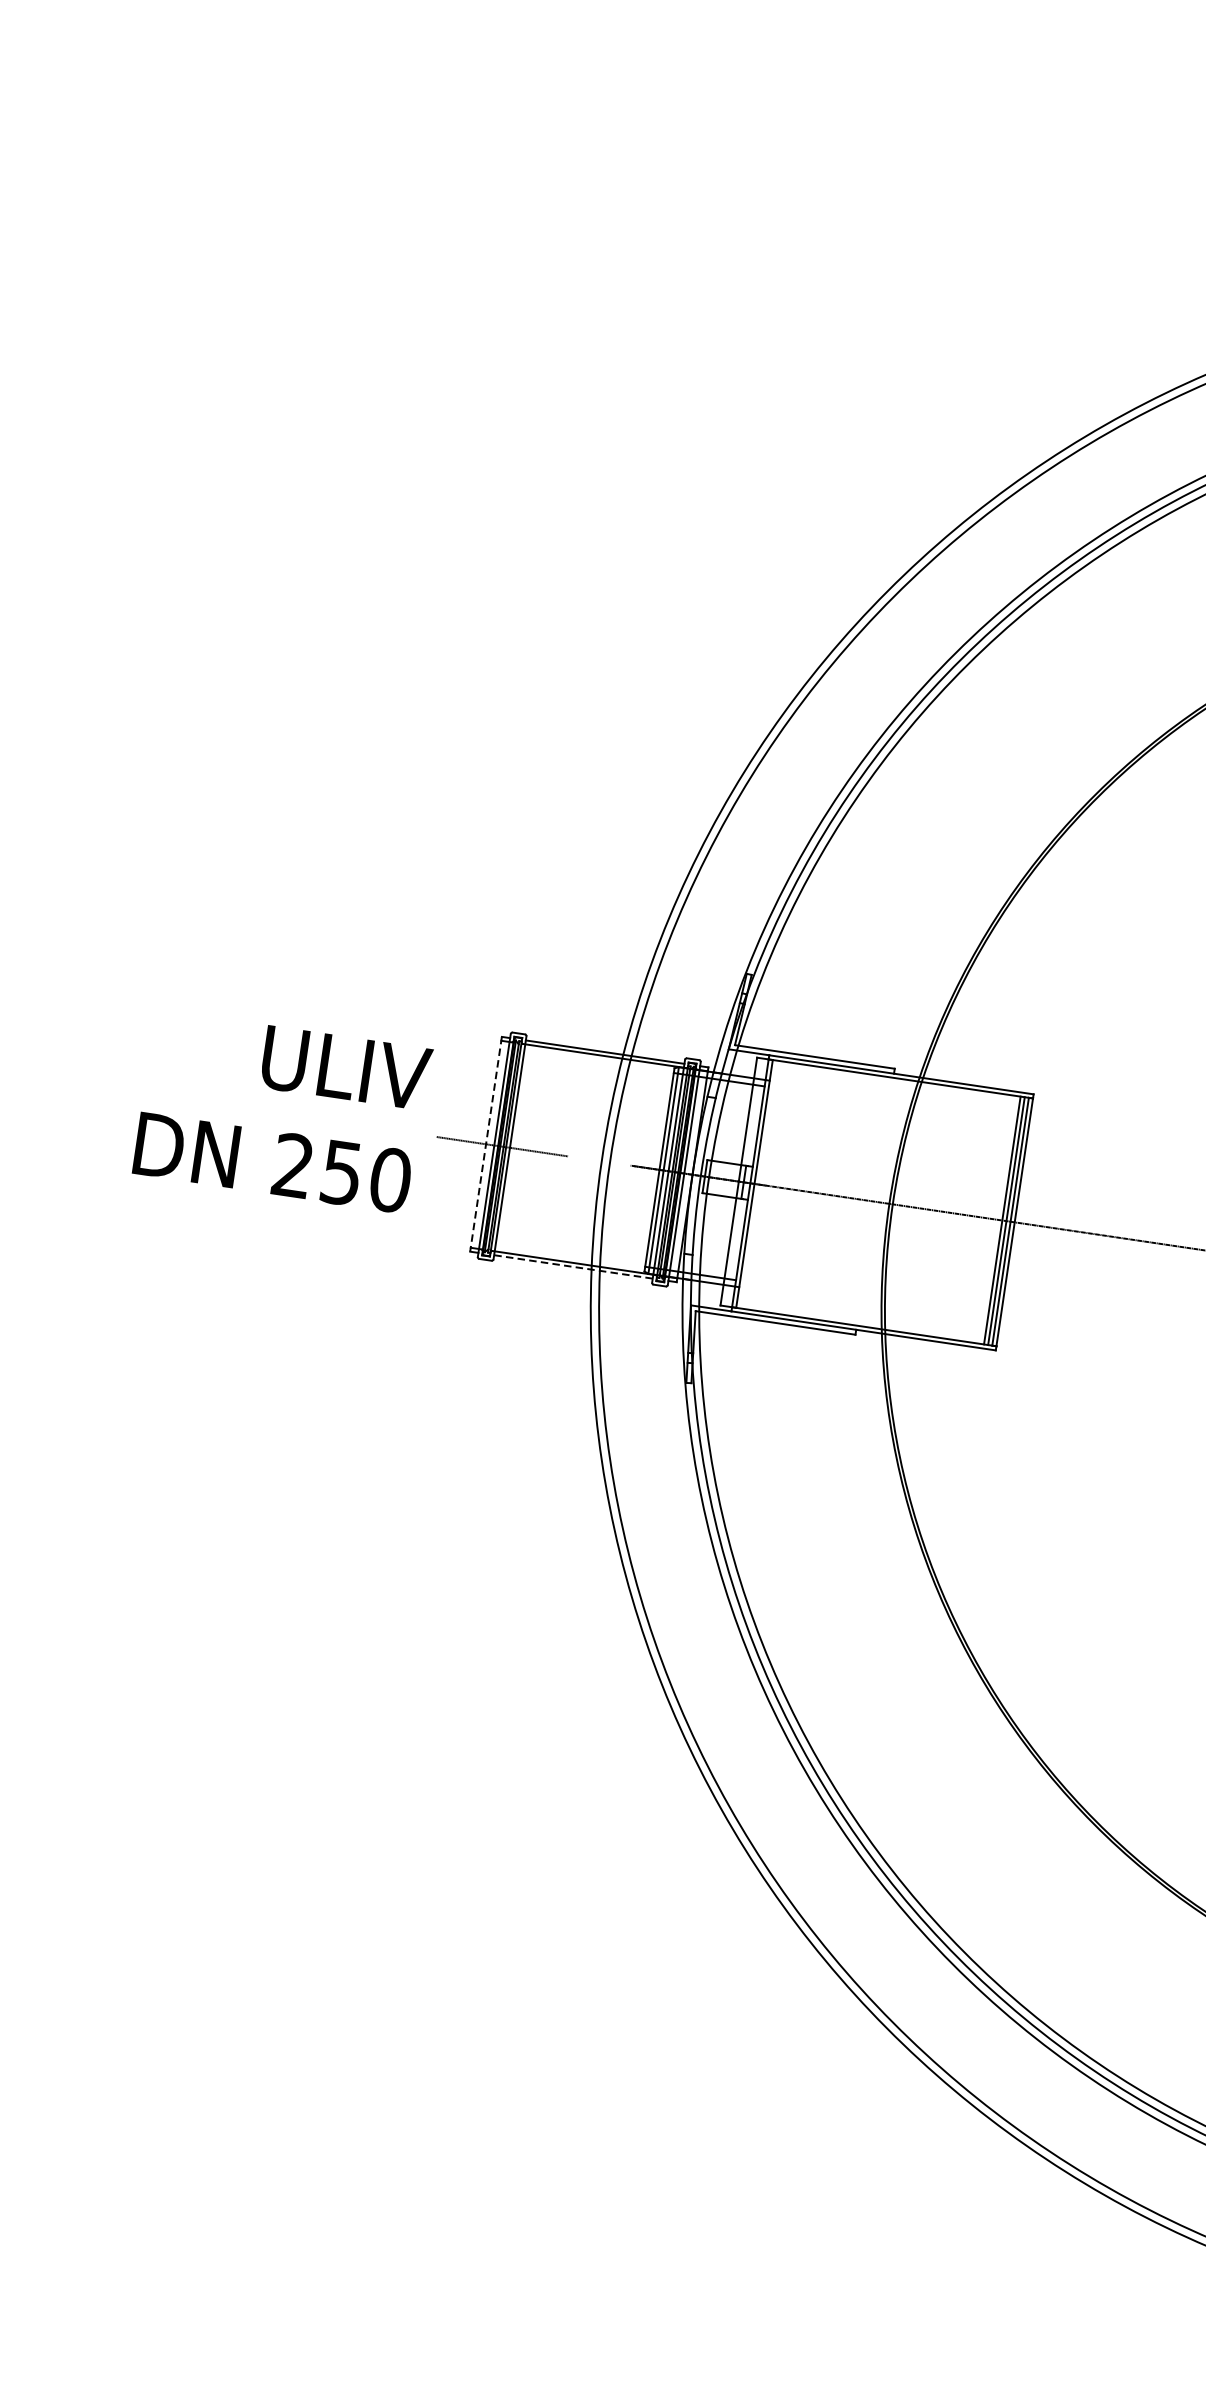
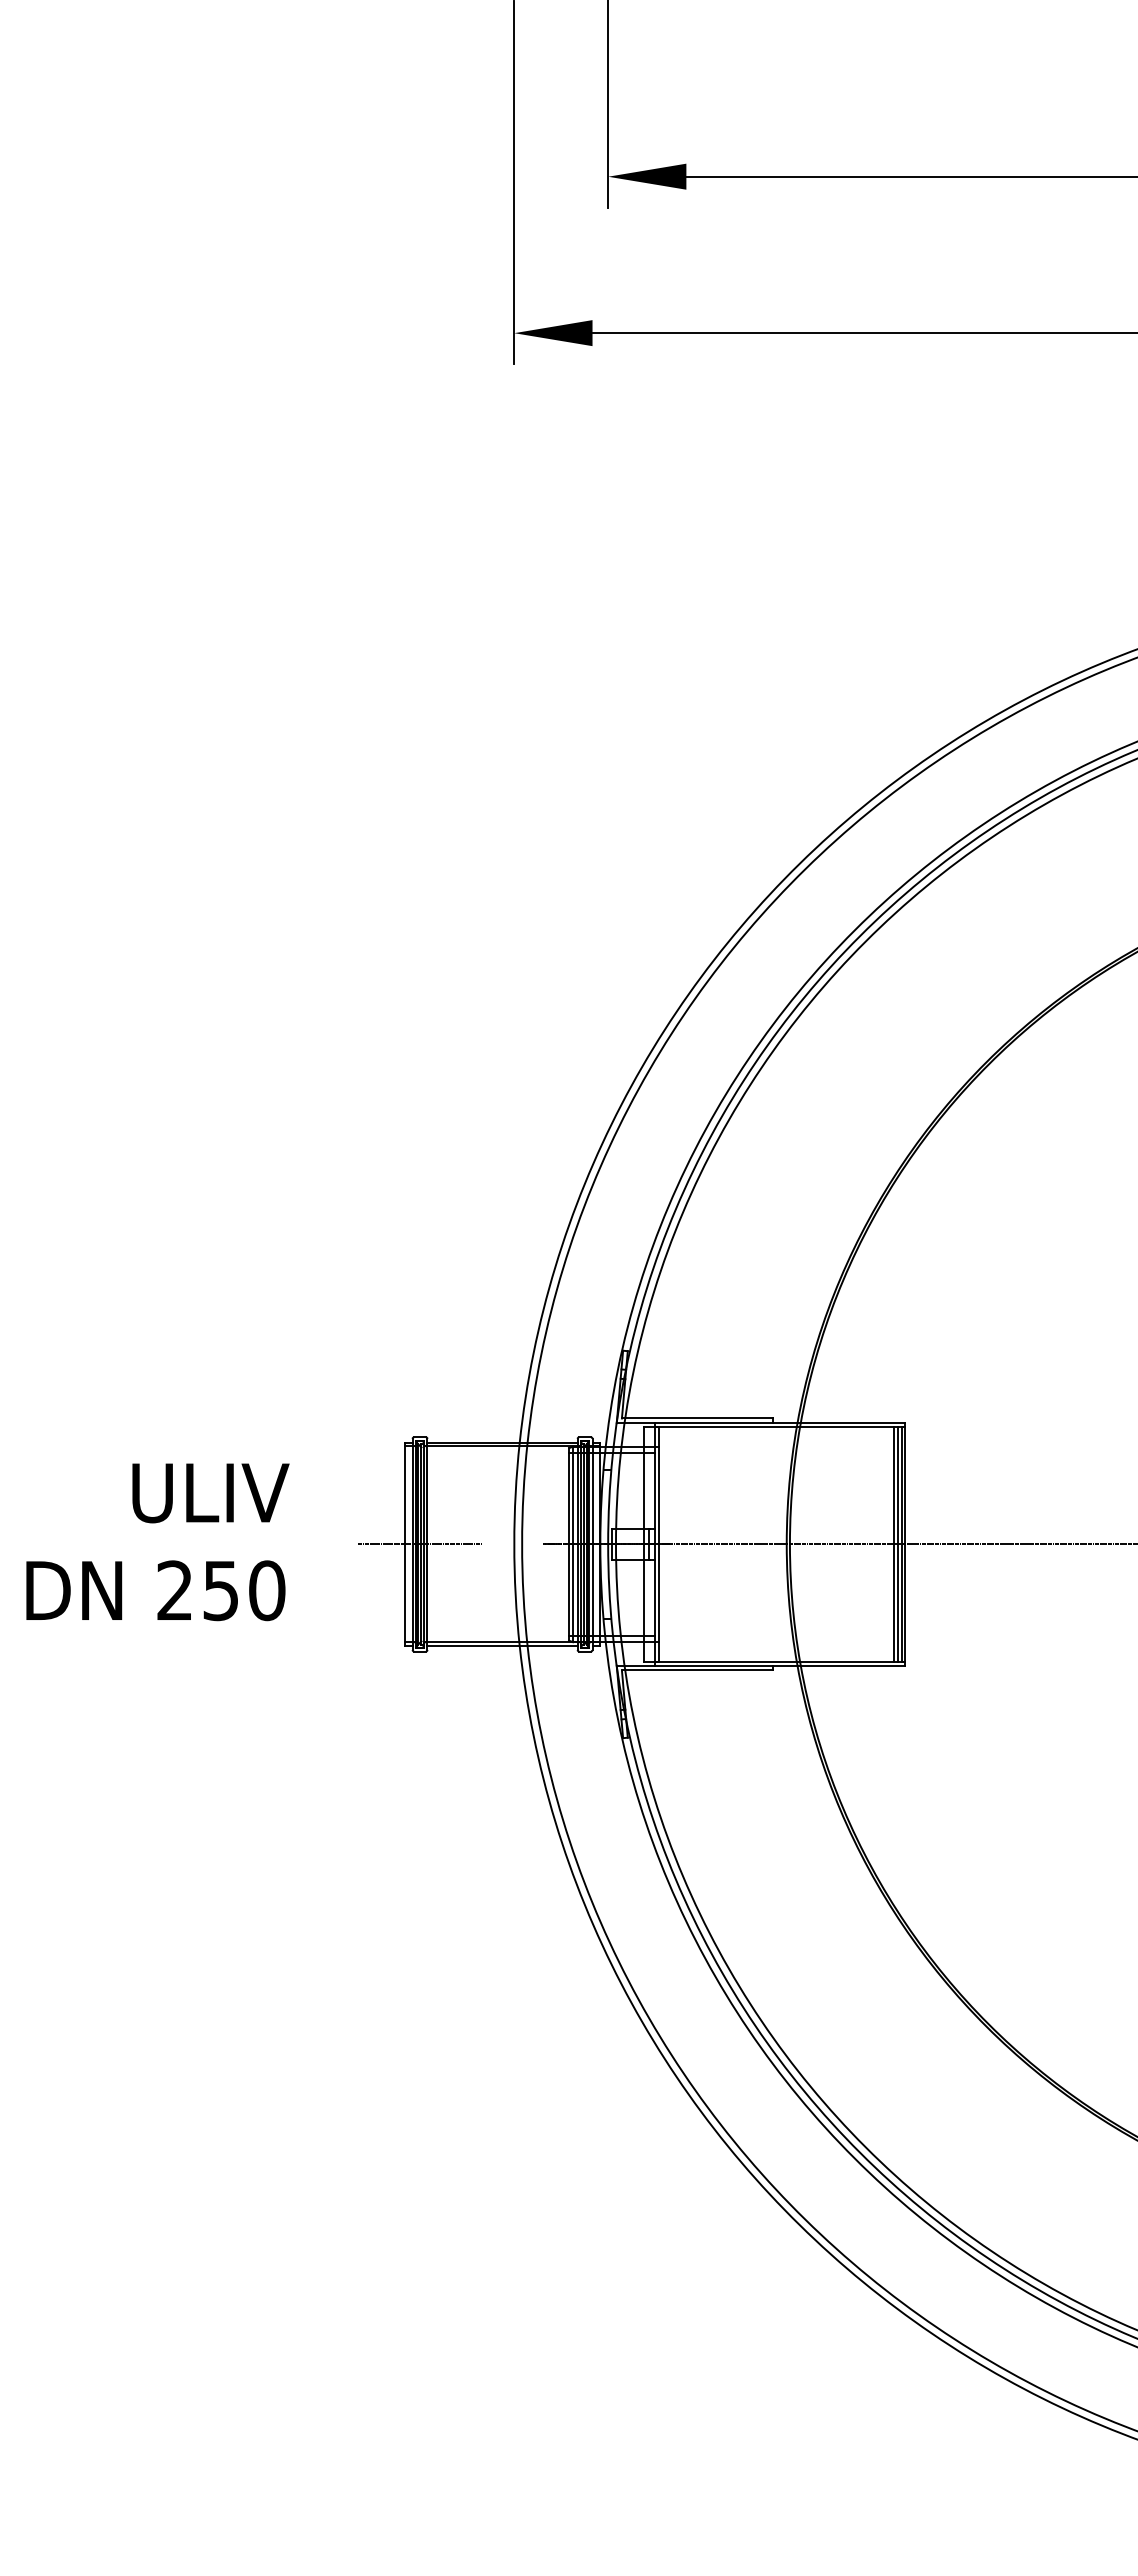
text: (282, 1112) -> (157, 1542), moved
line: (485, 1144) -> (404, 1544), dashed -> solid
line: (573, 1267) -> (502, 1646), dashed -> solid

